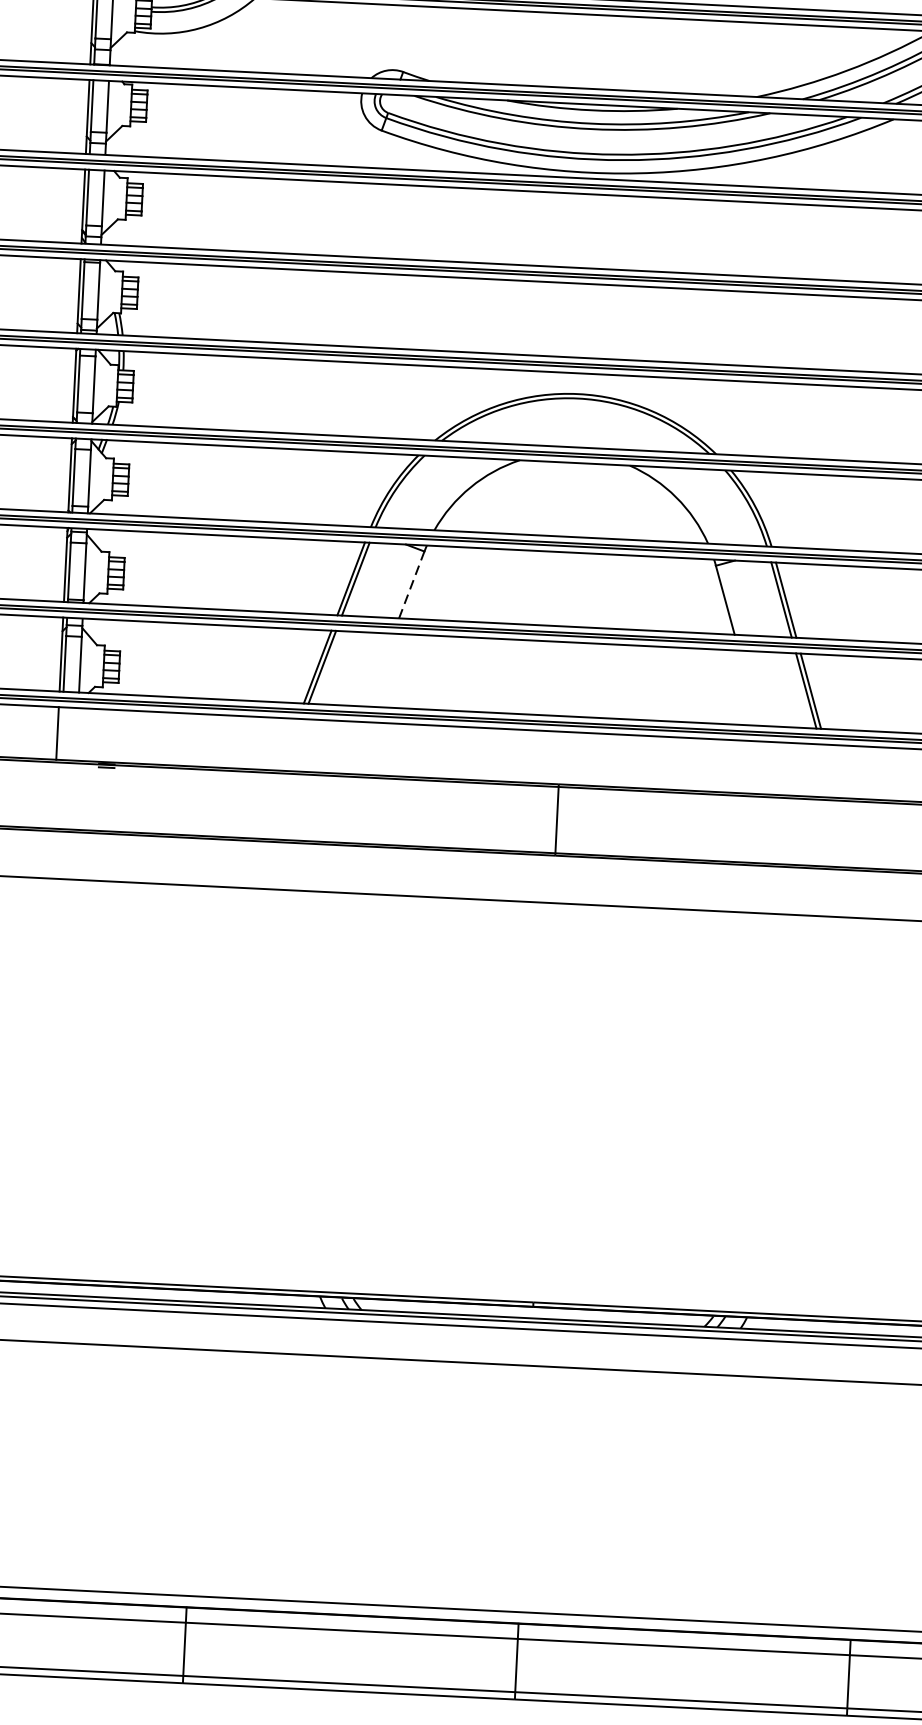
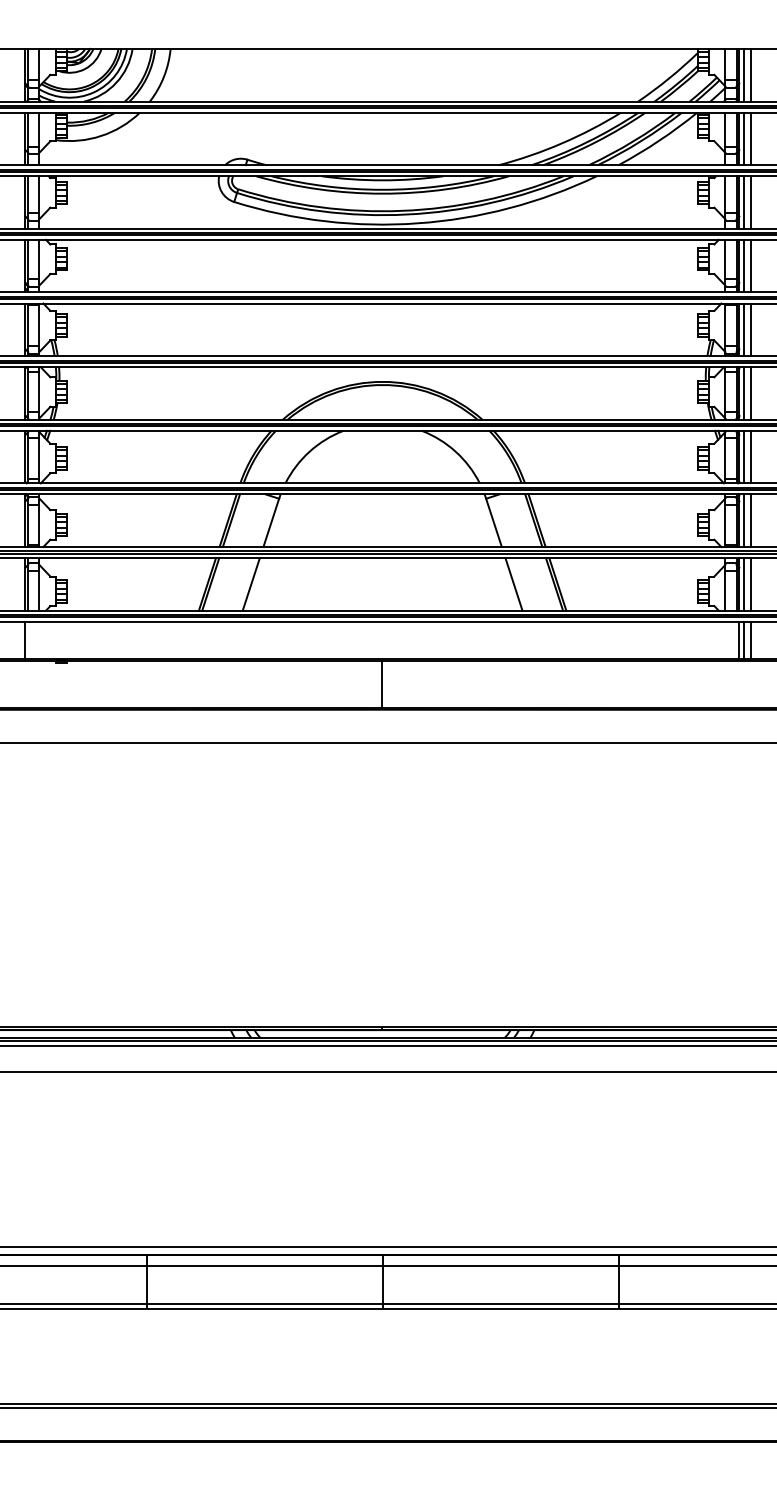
line: (412, 584) -> (271, 522), dashed -> solid
line: (378, 670) -> (250, 584), added
line: (748, 688) -> (513, 584), added

